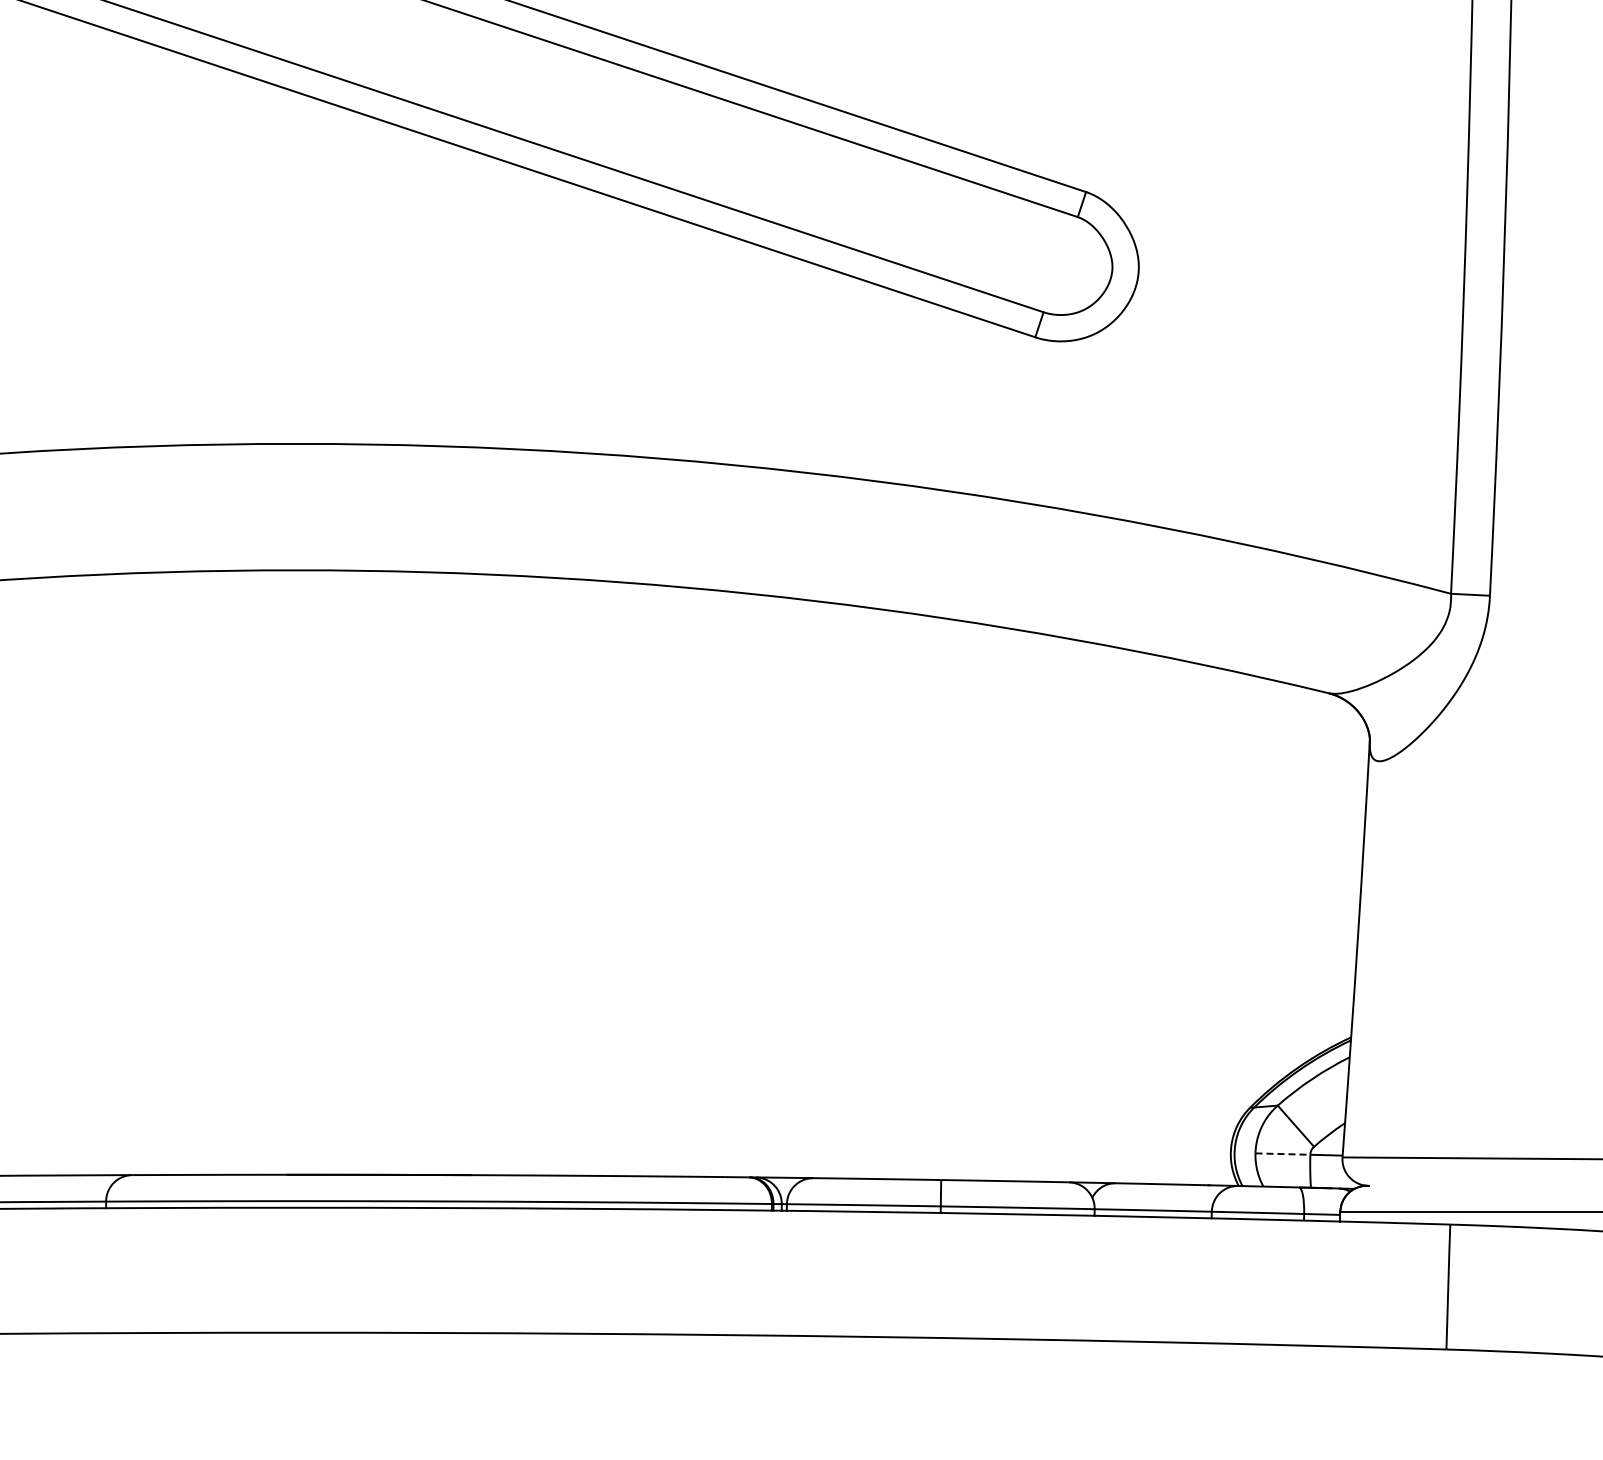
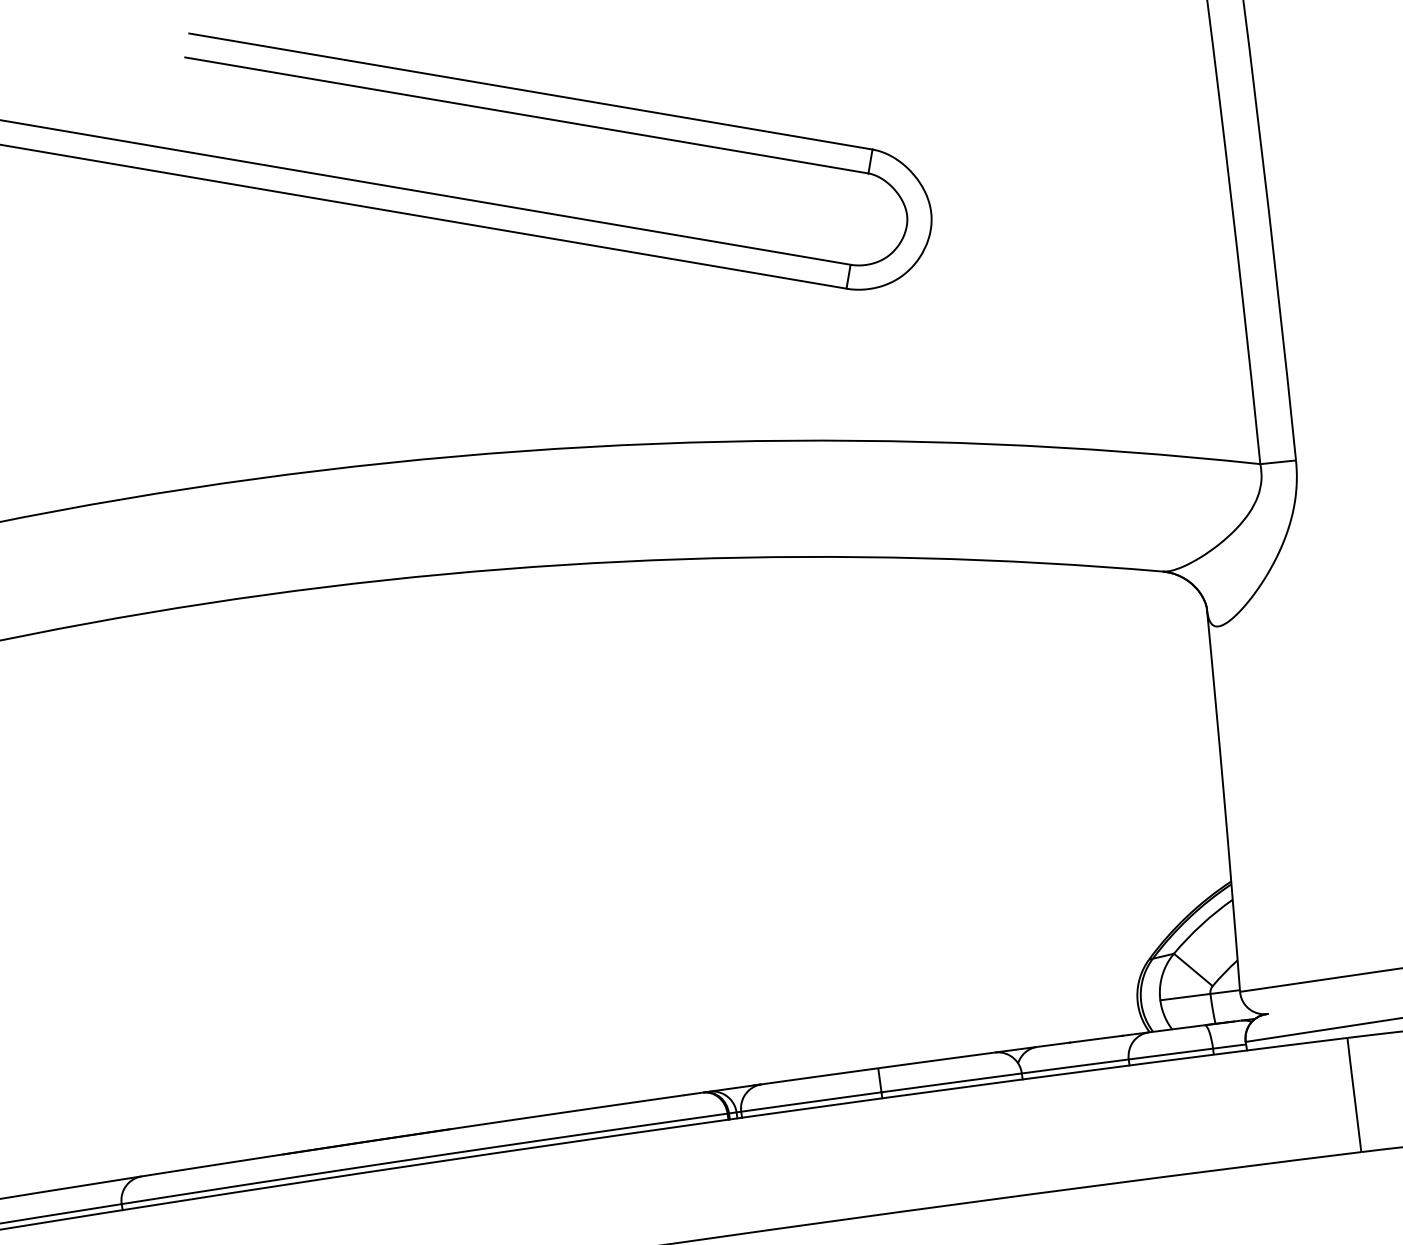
line: (1283, 1154) -> (1185, 997), dashed -> solid

